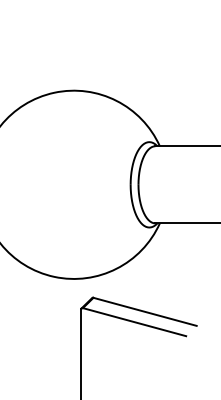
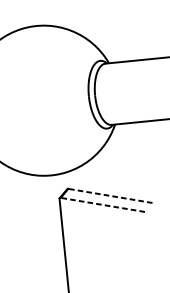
line: (144, 311) -> (109, 195), solid -> dashed
line: (134, 322) -> (102, 205), solid -> dashed

